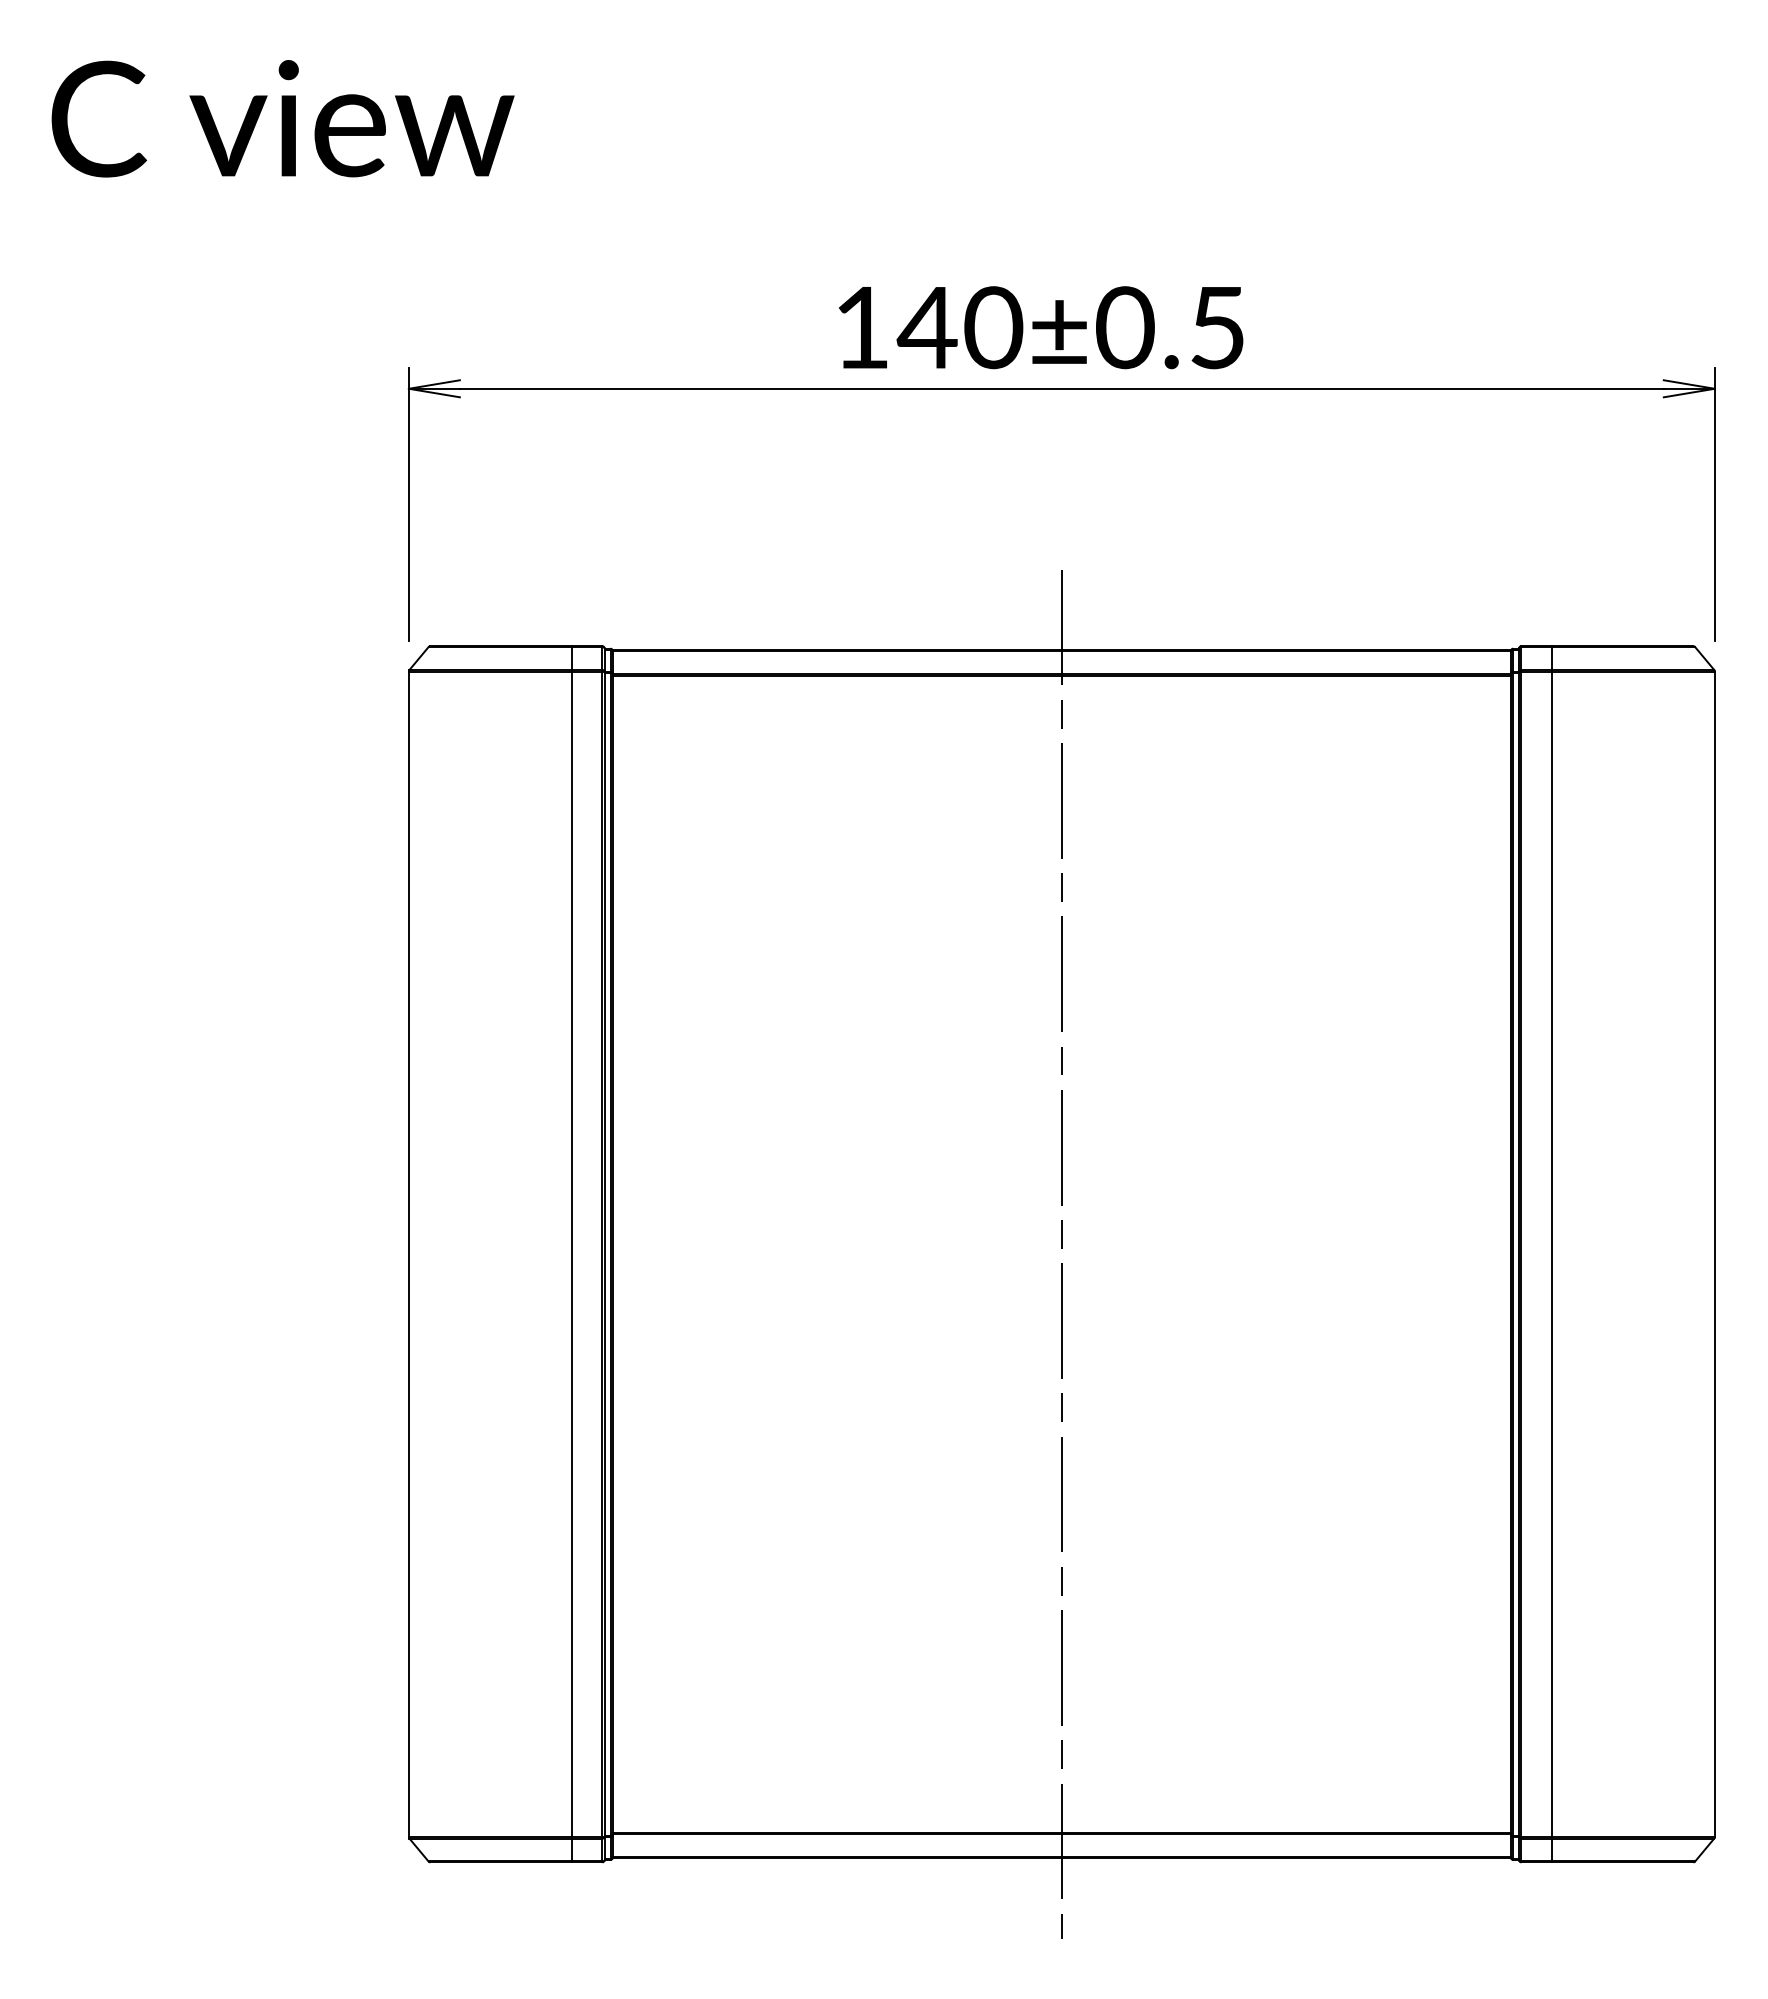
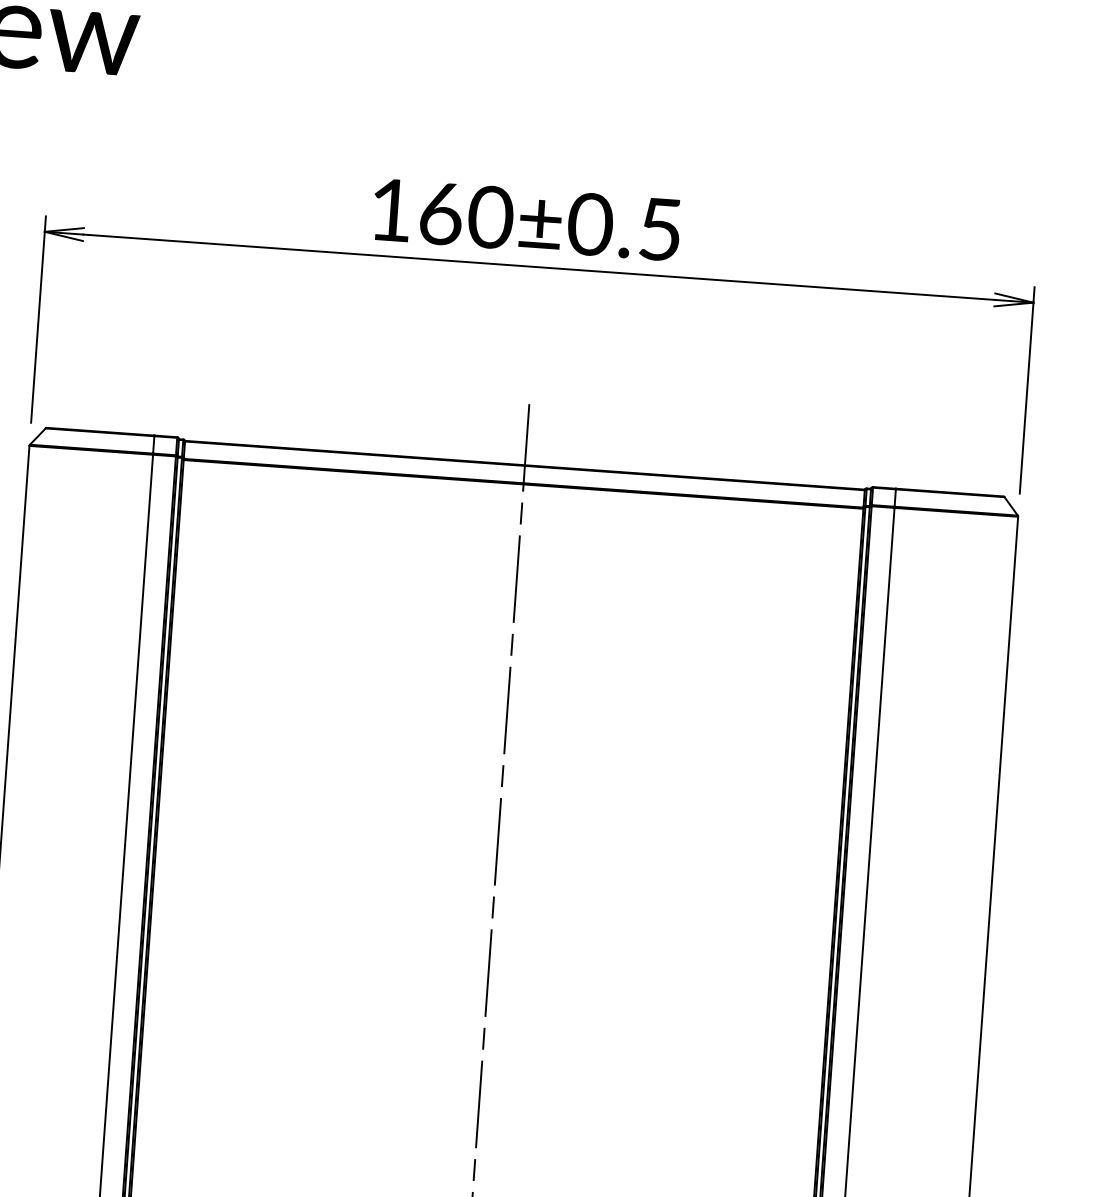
text: (926, 328) -> (439, 214), 140±0.5 -> 160±0.5

